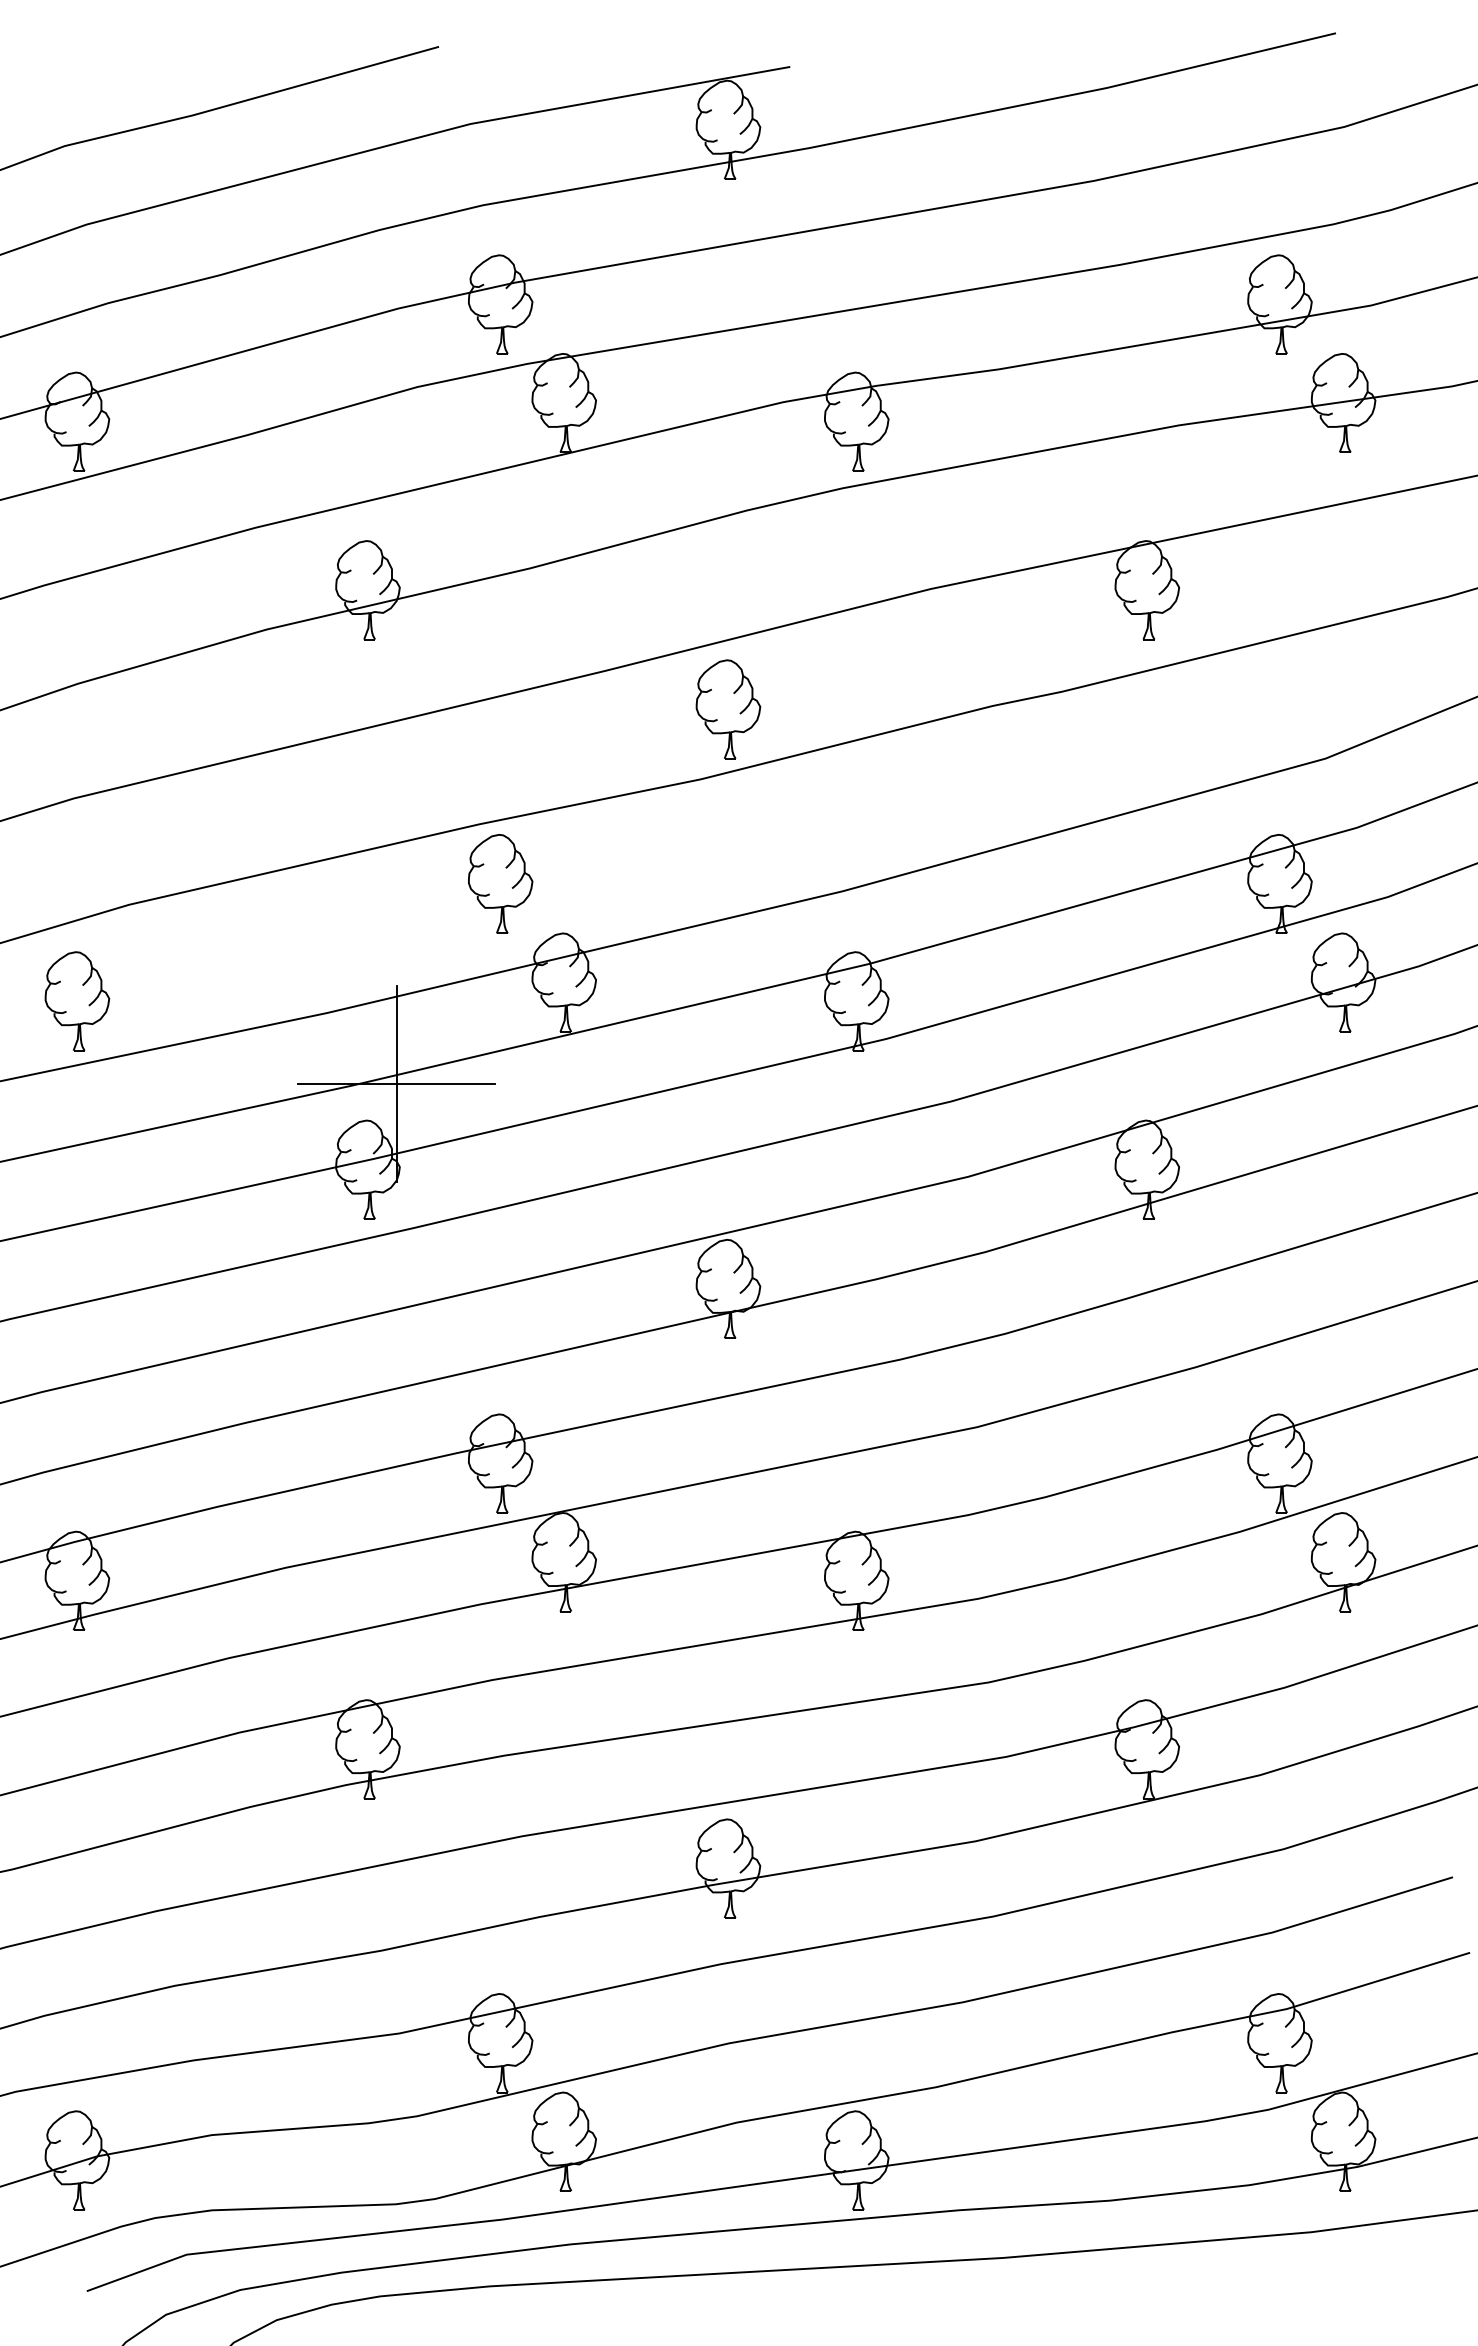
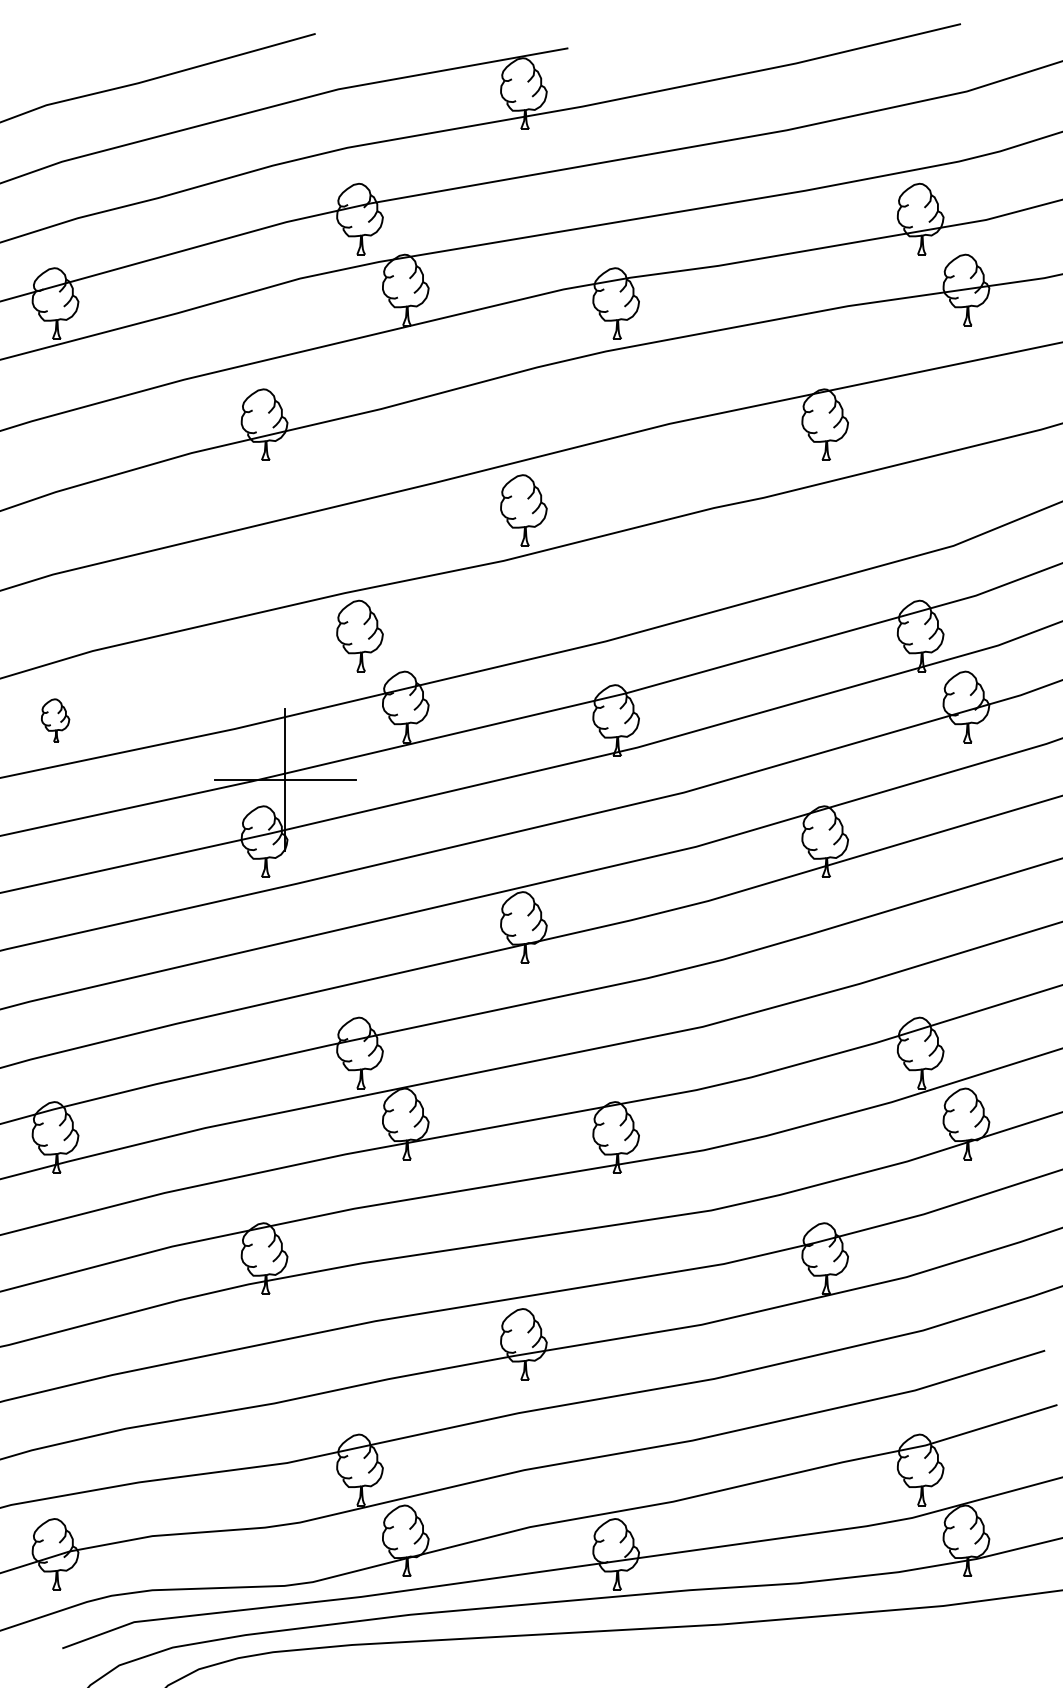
part: (77, 1001) -> (55, 720), size x0.6

